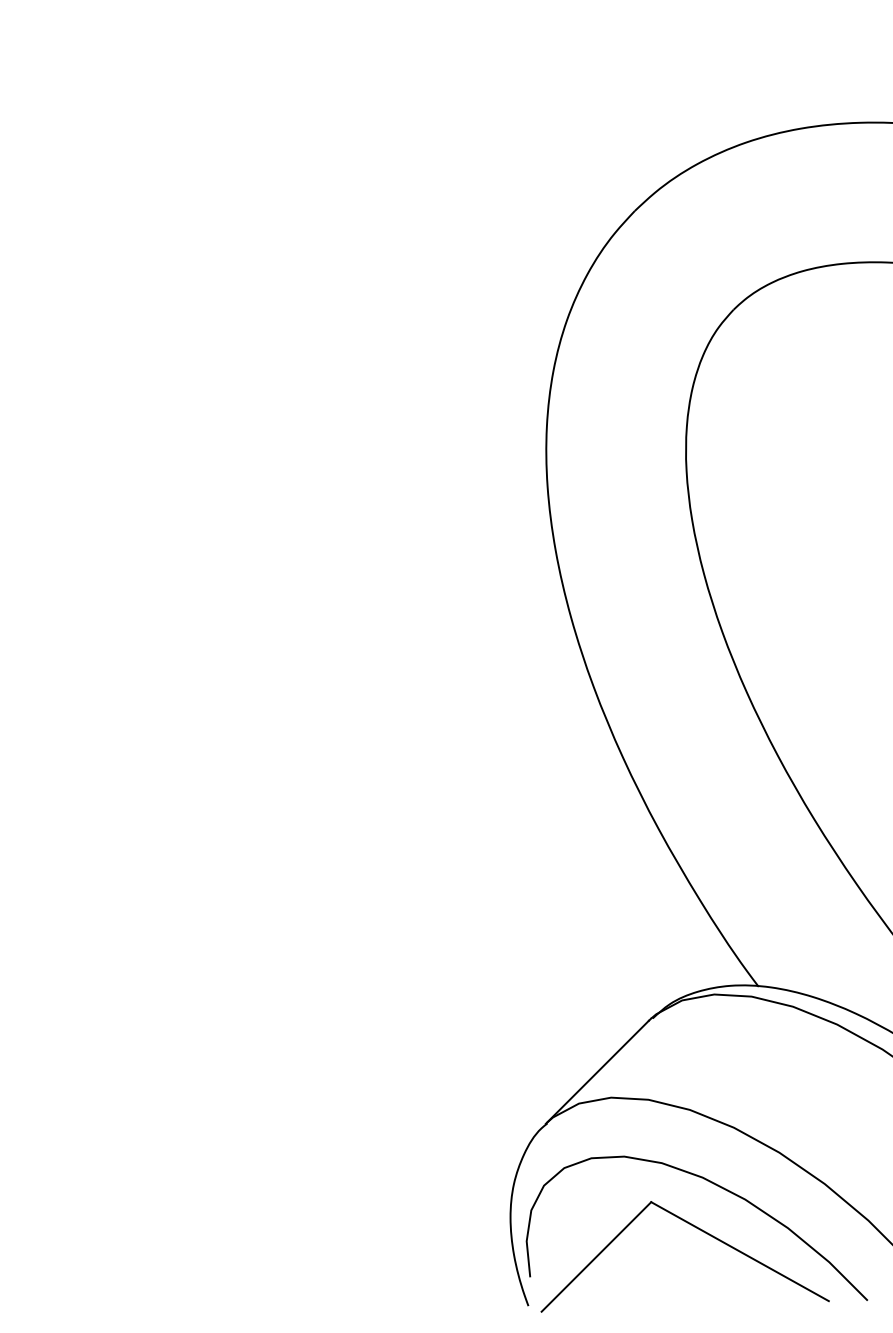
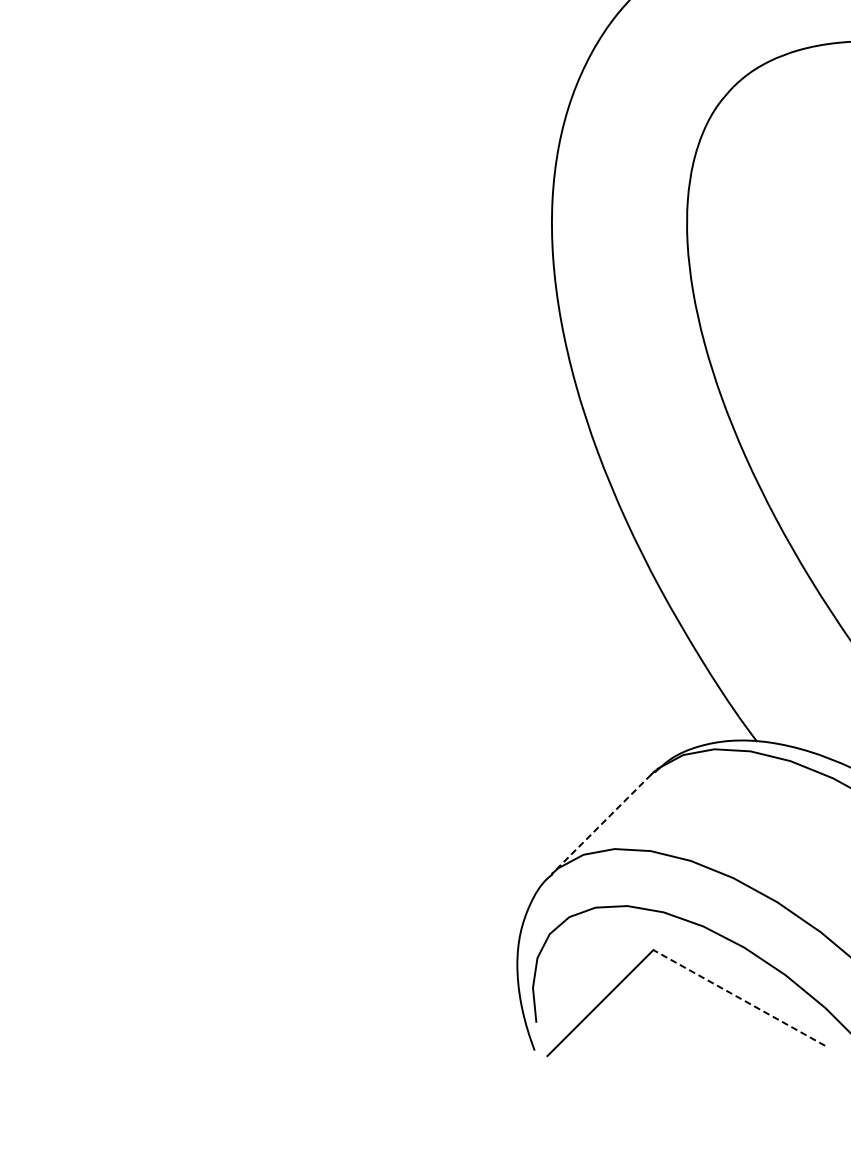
line: (597, 1072) -> (601, 824), solid -> dashed
line: (740, 1251) -> (739, 997), solid -> dashed

